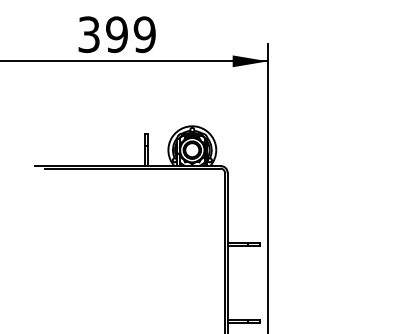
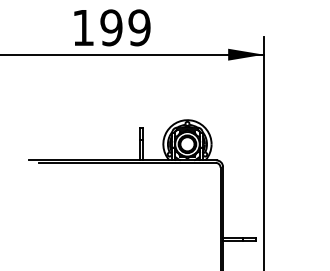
text: (88, 34) -> (82, 27), 399 -> 199

